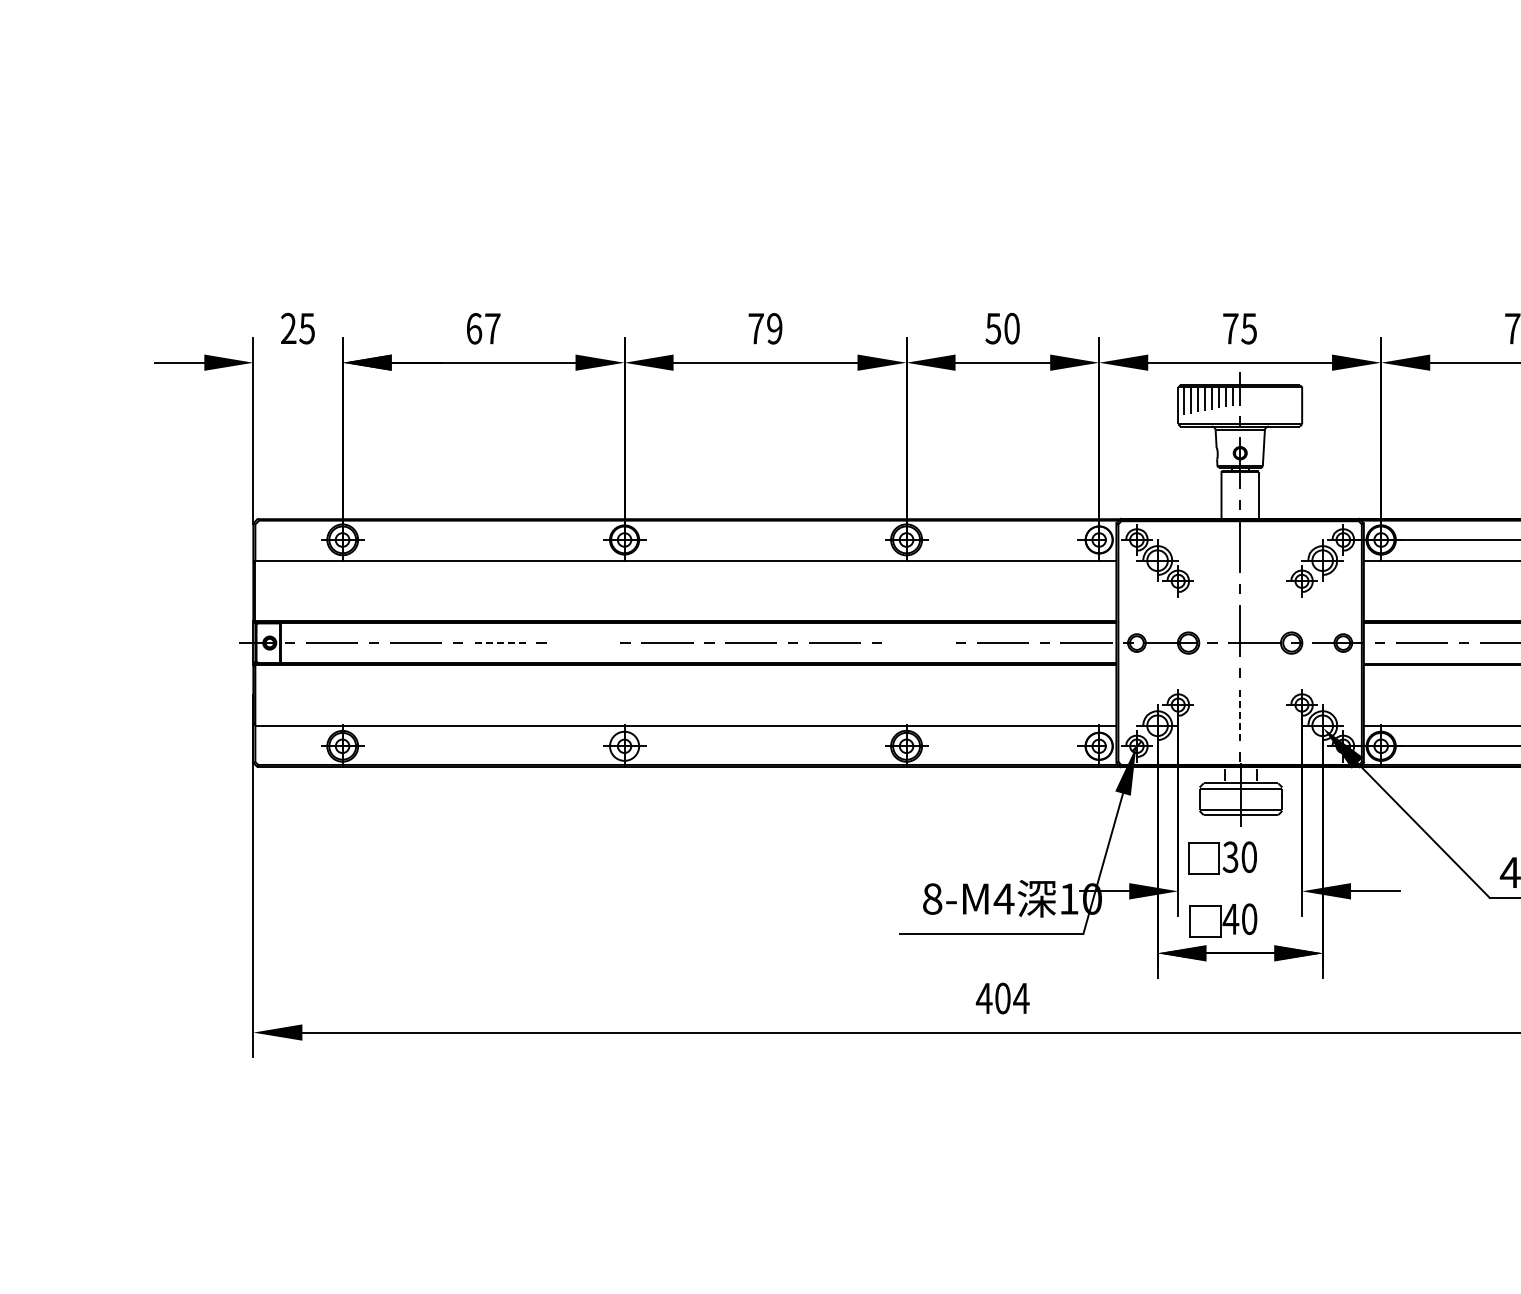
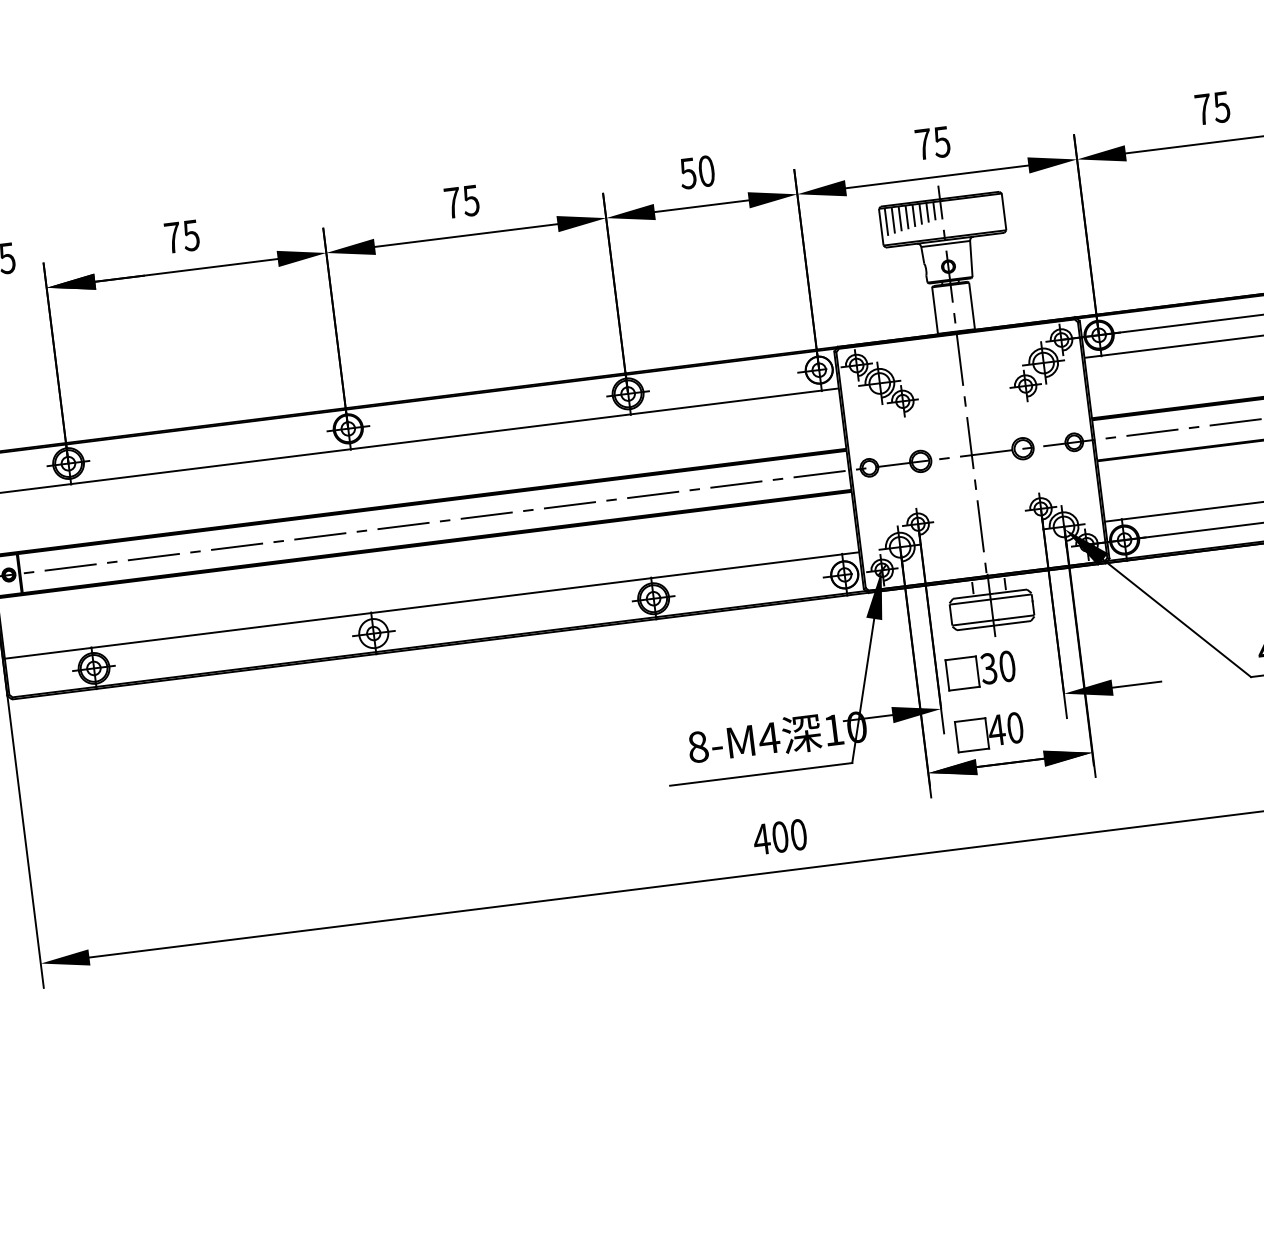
text: (483, 328) -> (182, 236), 67 -> 75
text: (774, 328) -> (470, 200), 79 -> 75
line: (583, 642) -> (320, 535), added
line: (918, 642) -> (652, 494), added
line: (499, 643) -> (236, 547), dashed -> solid
line: (1240, 714) -> (981, 525), dashed -> solid
text: (1021, 998) -> (798, 834), 404 -> 400

